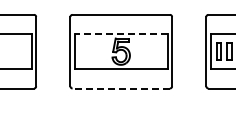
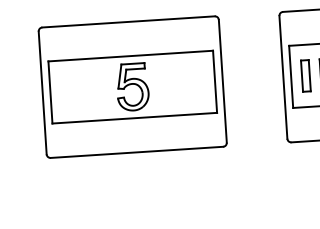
line: (120, 34) -> (129, 56), dashed -> solid
line: (121, 88) -> (137, 152), dashed -> solid

